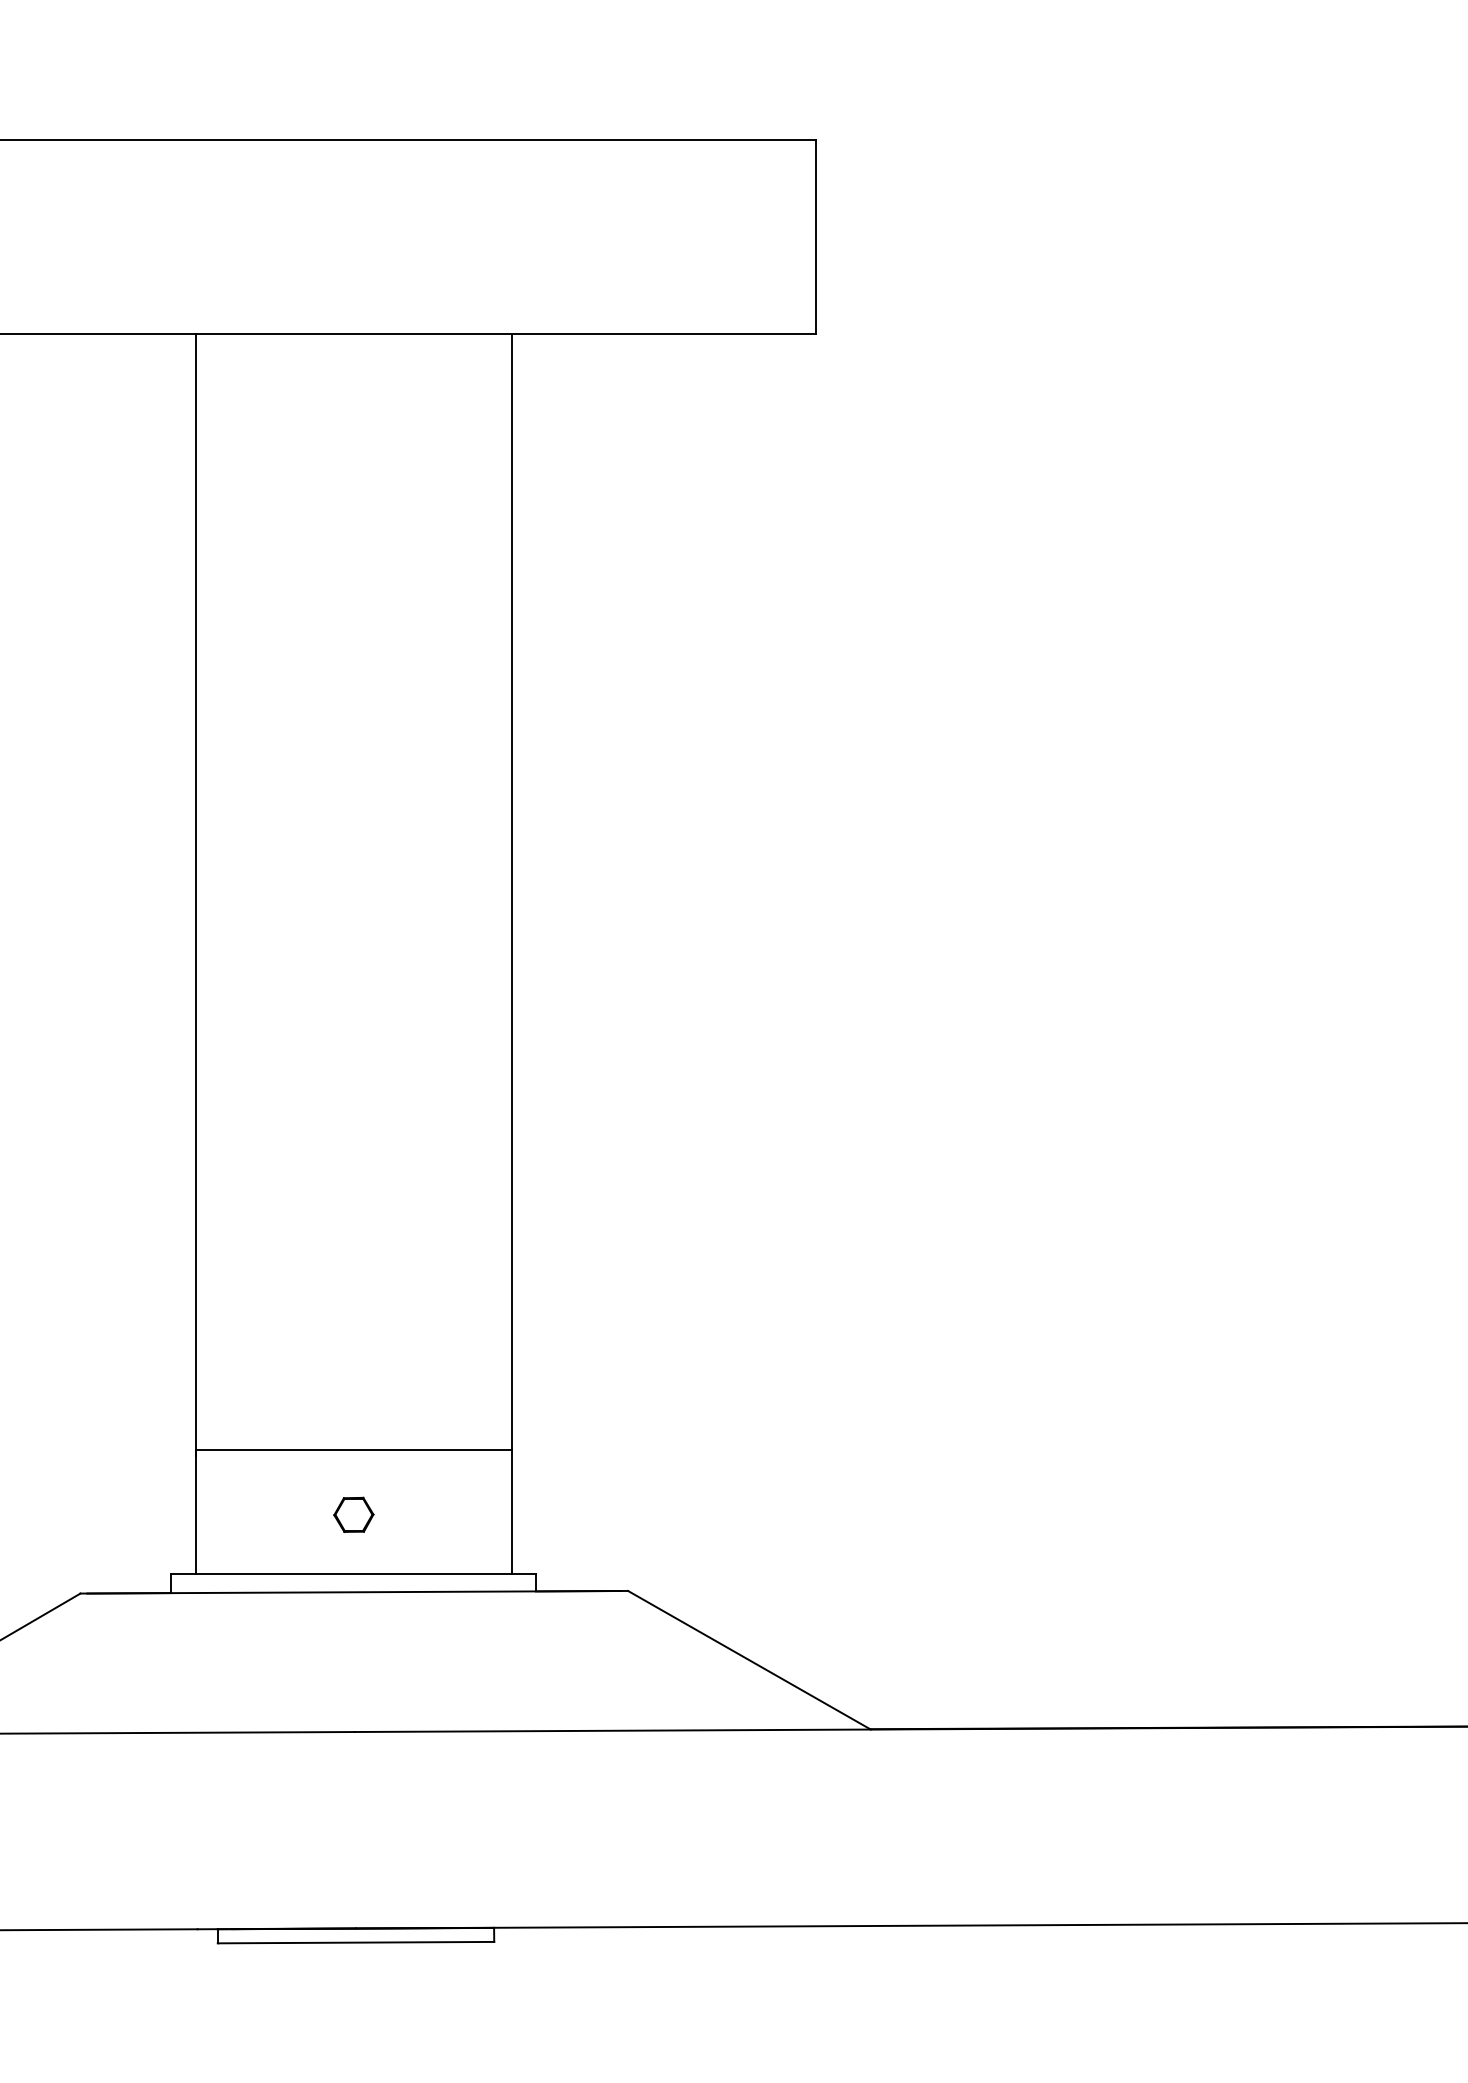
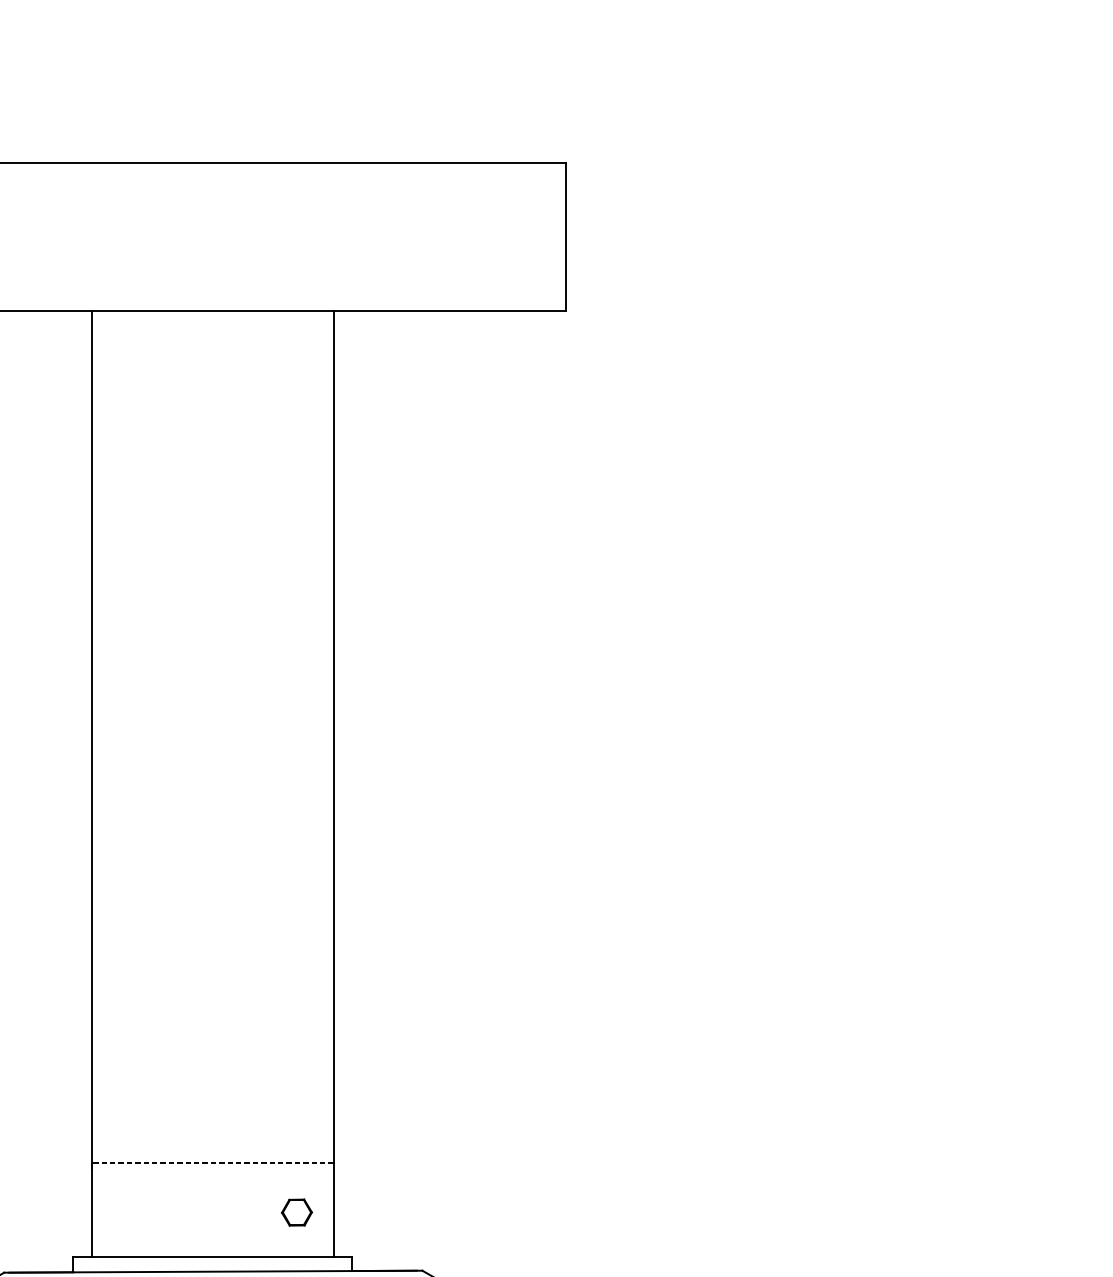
line: (353, 1450) -> (212, 1163), solid -> dashed
part: (353, 1514) -> (296, 1212), moved

